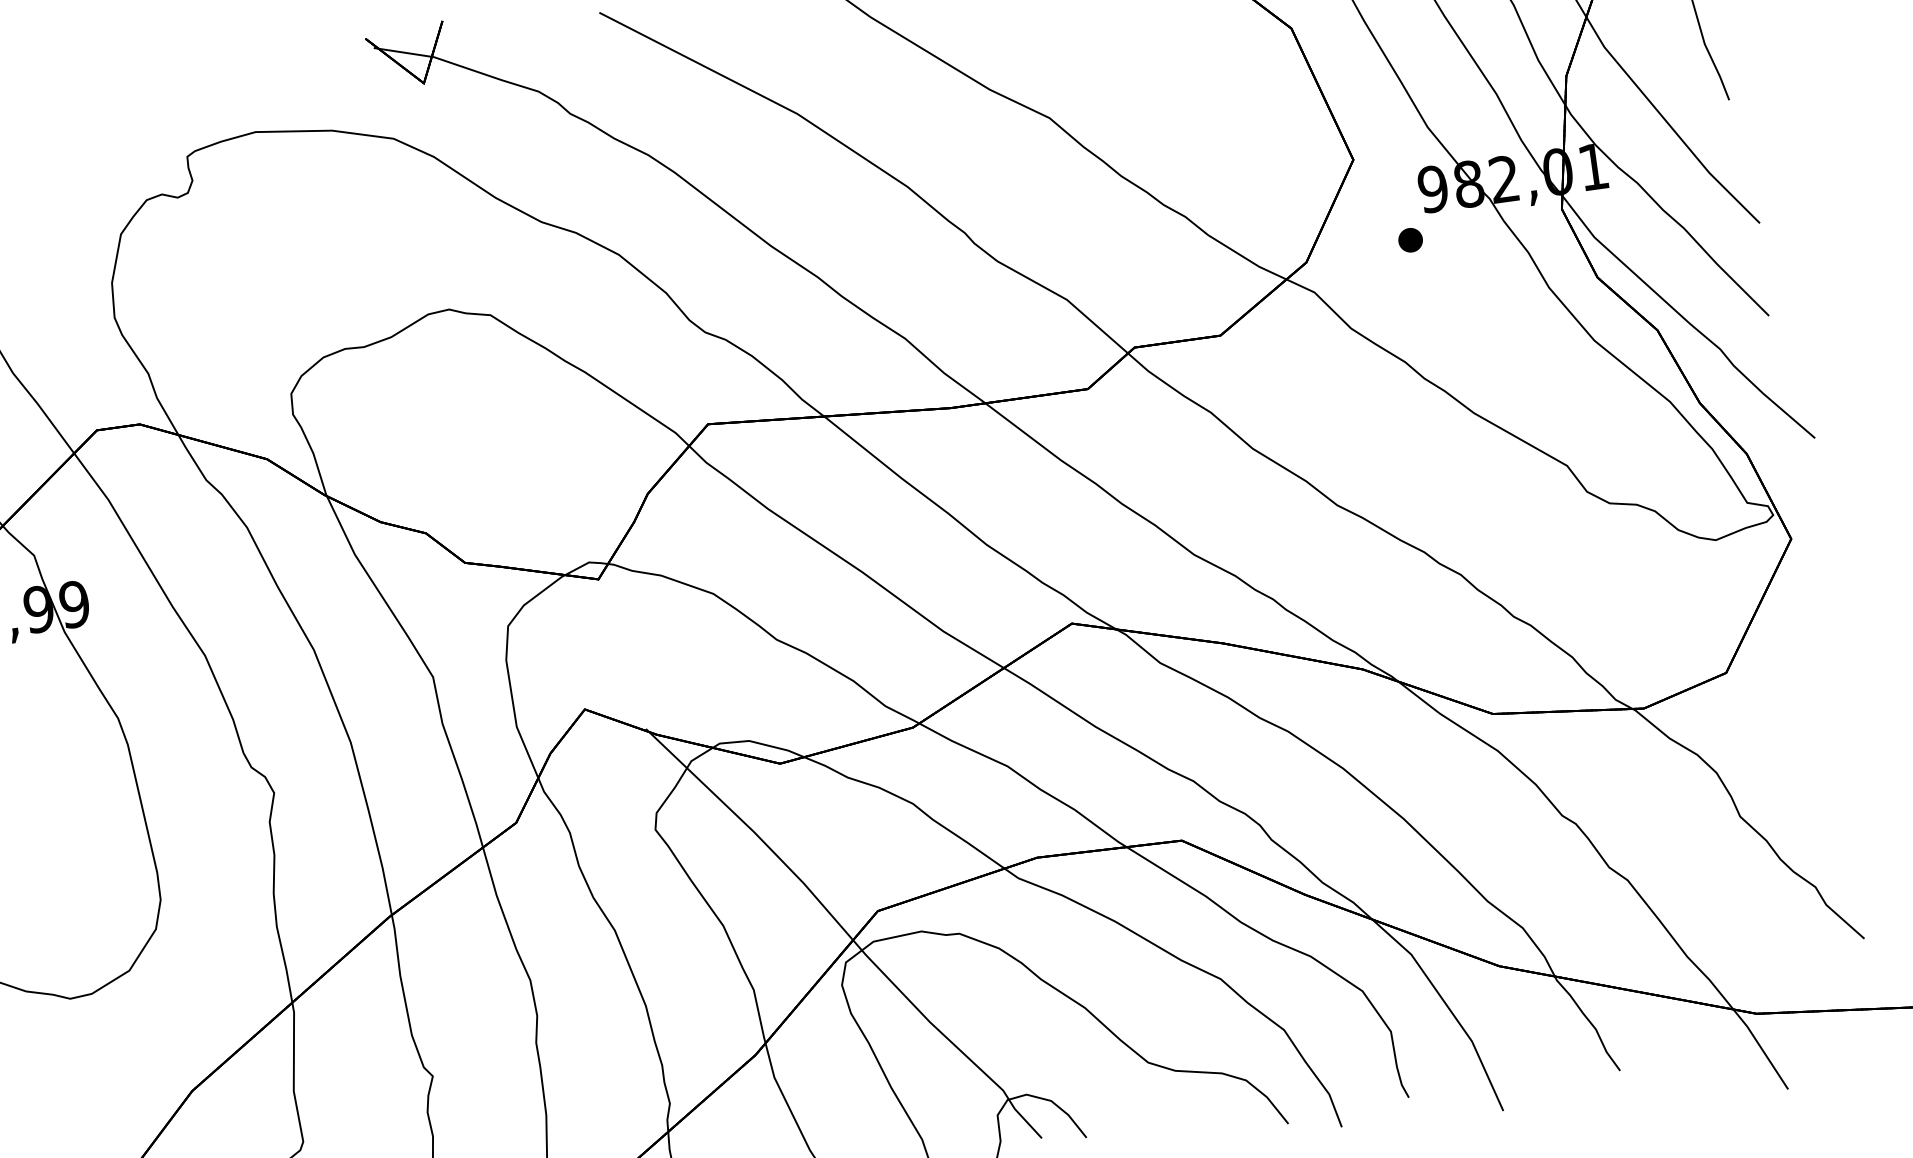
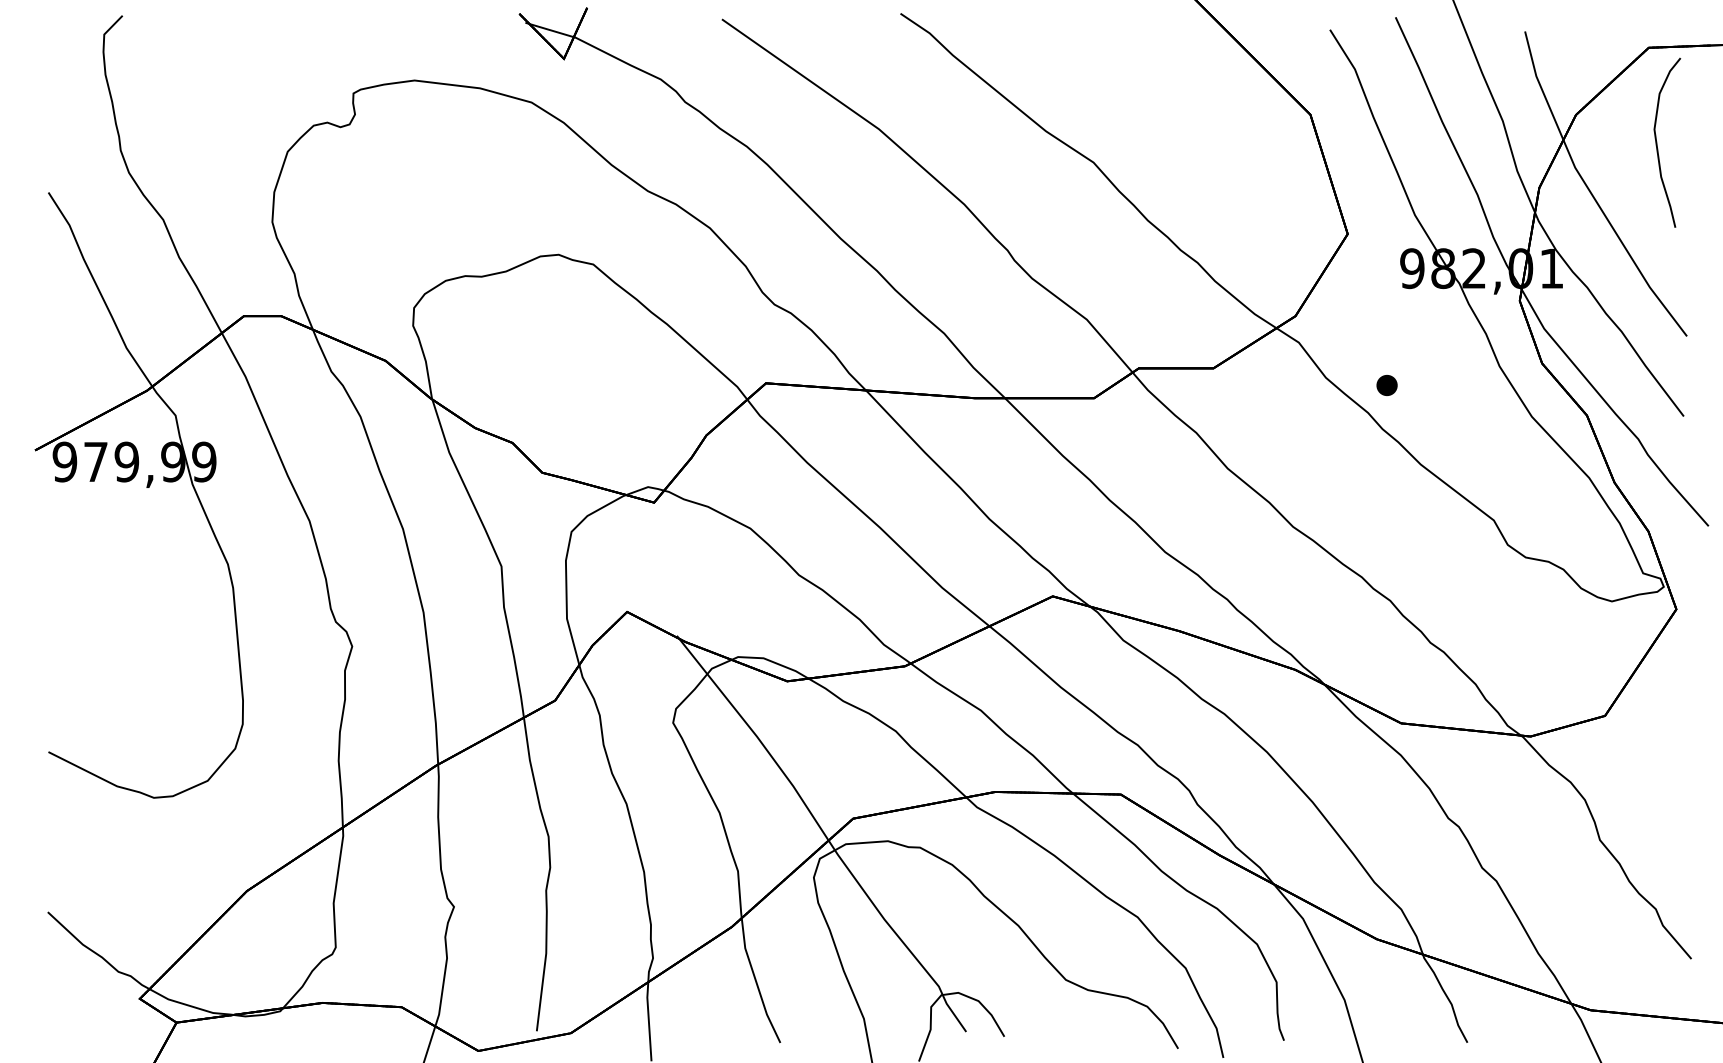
part: (1409, 240) -> (1386, 385), moved

